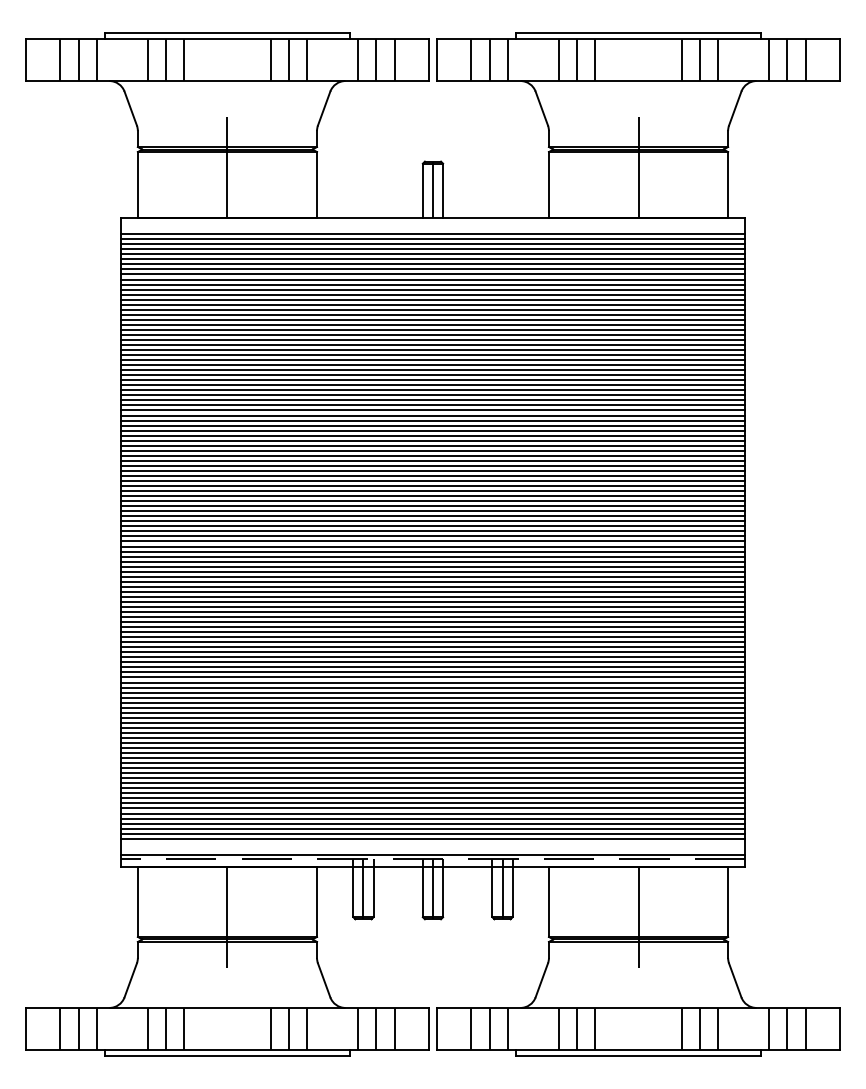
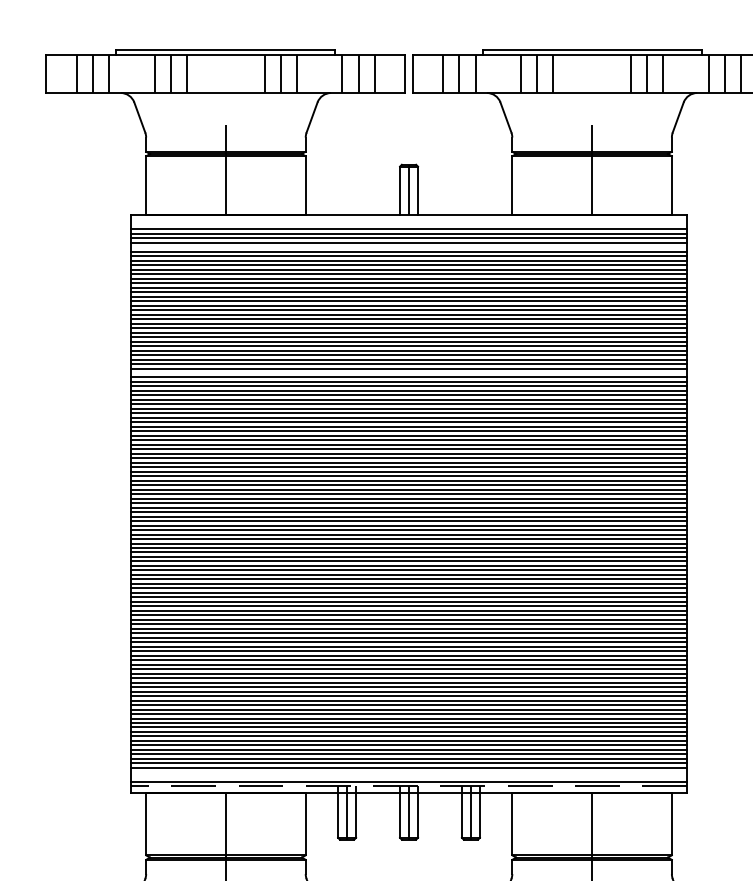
line: (432, 254) -> (408, 247), removed
line: (432, 395) -> (408, 373), removed

